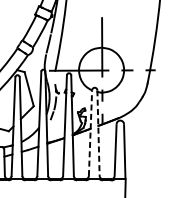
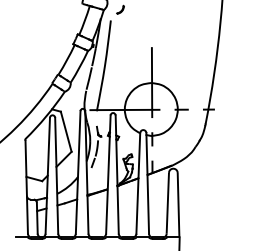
line: (90, 132) -> (138, 182), dashed -> solid
line: (98, 133) -> (147, 183), dashed -> solid

